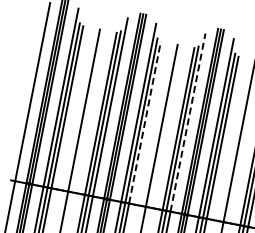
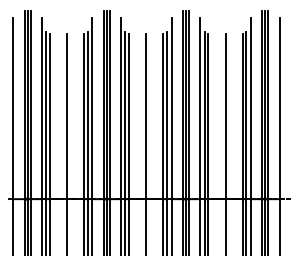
line: (145, 122) -> (129, 116), dashed -> solid
line: (187, 122) -> (171, 108), dashed -> solid

